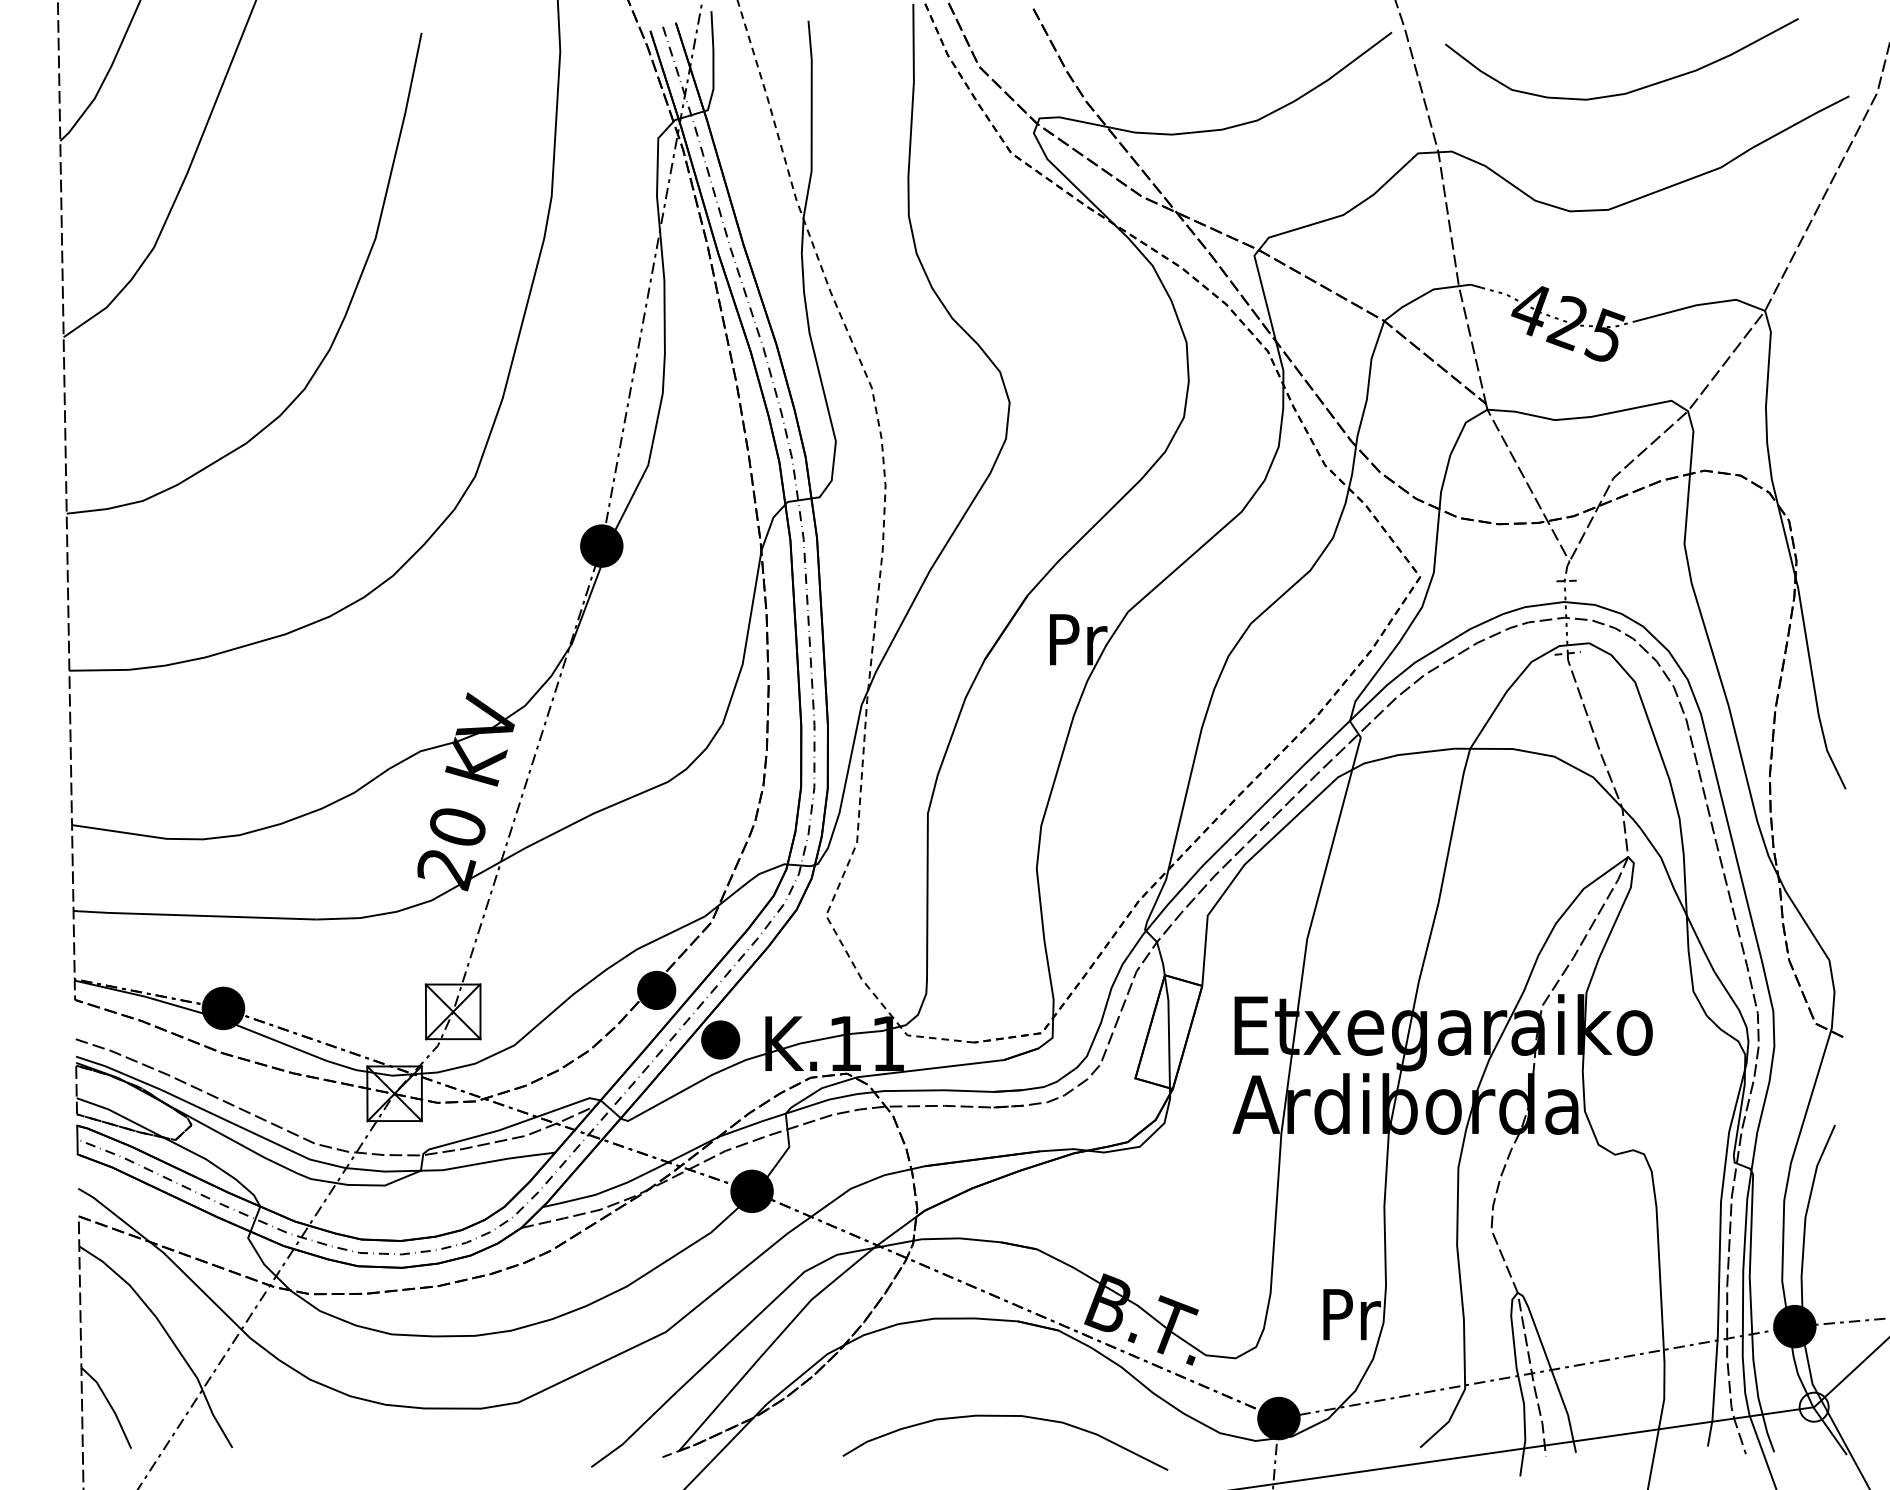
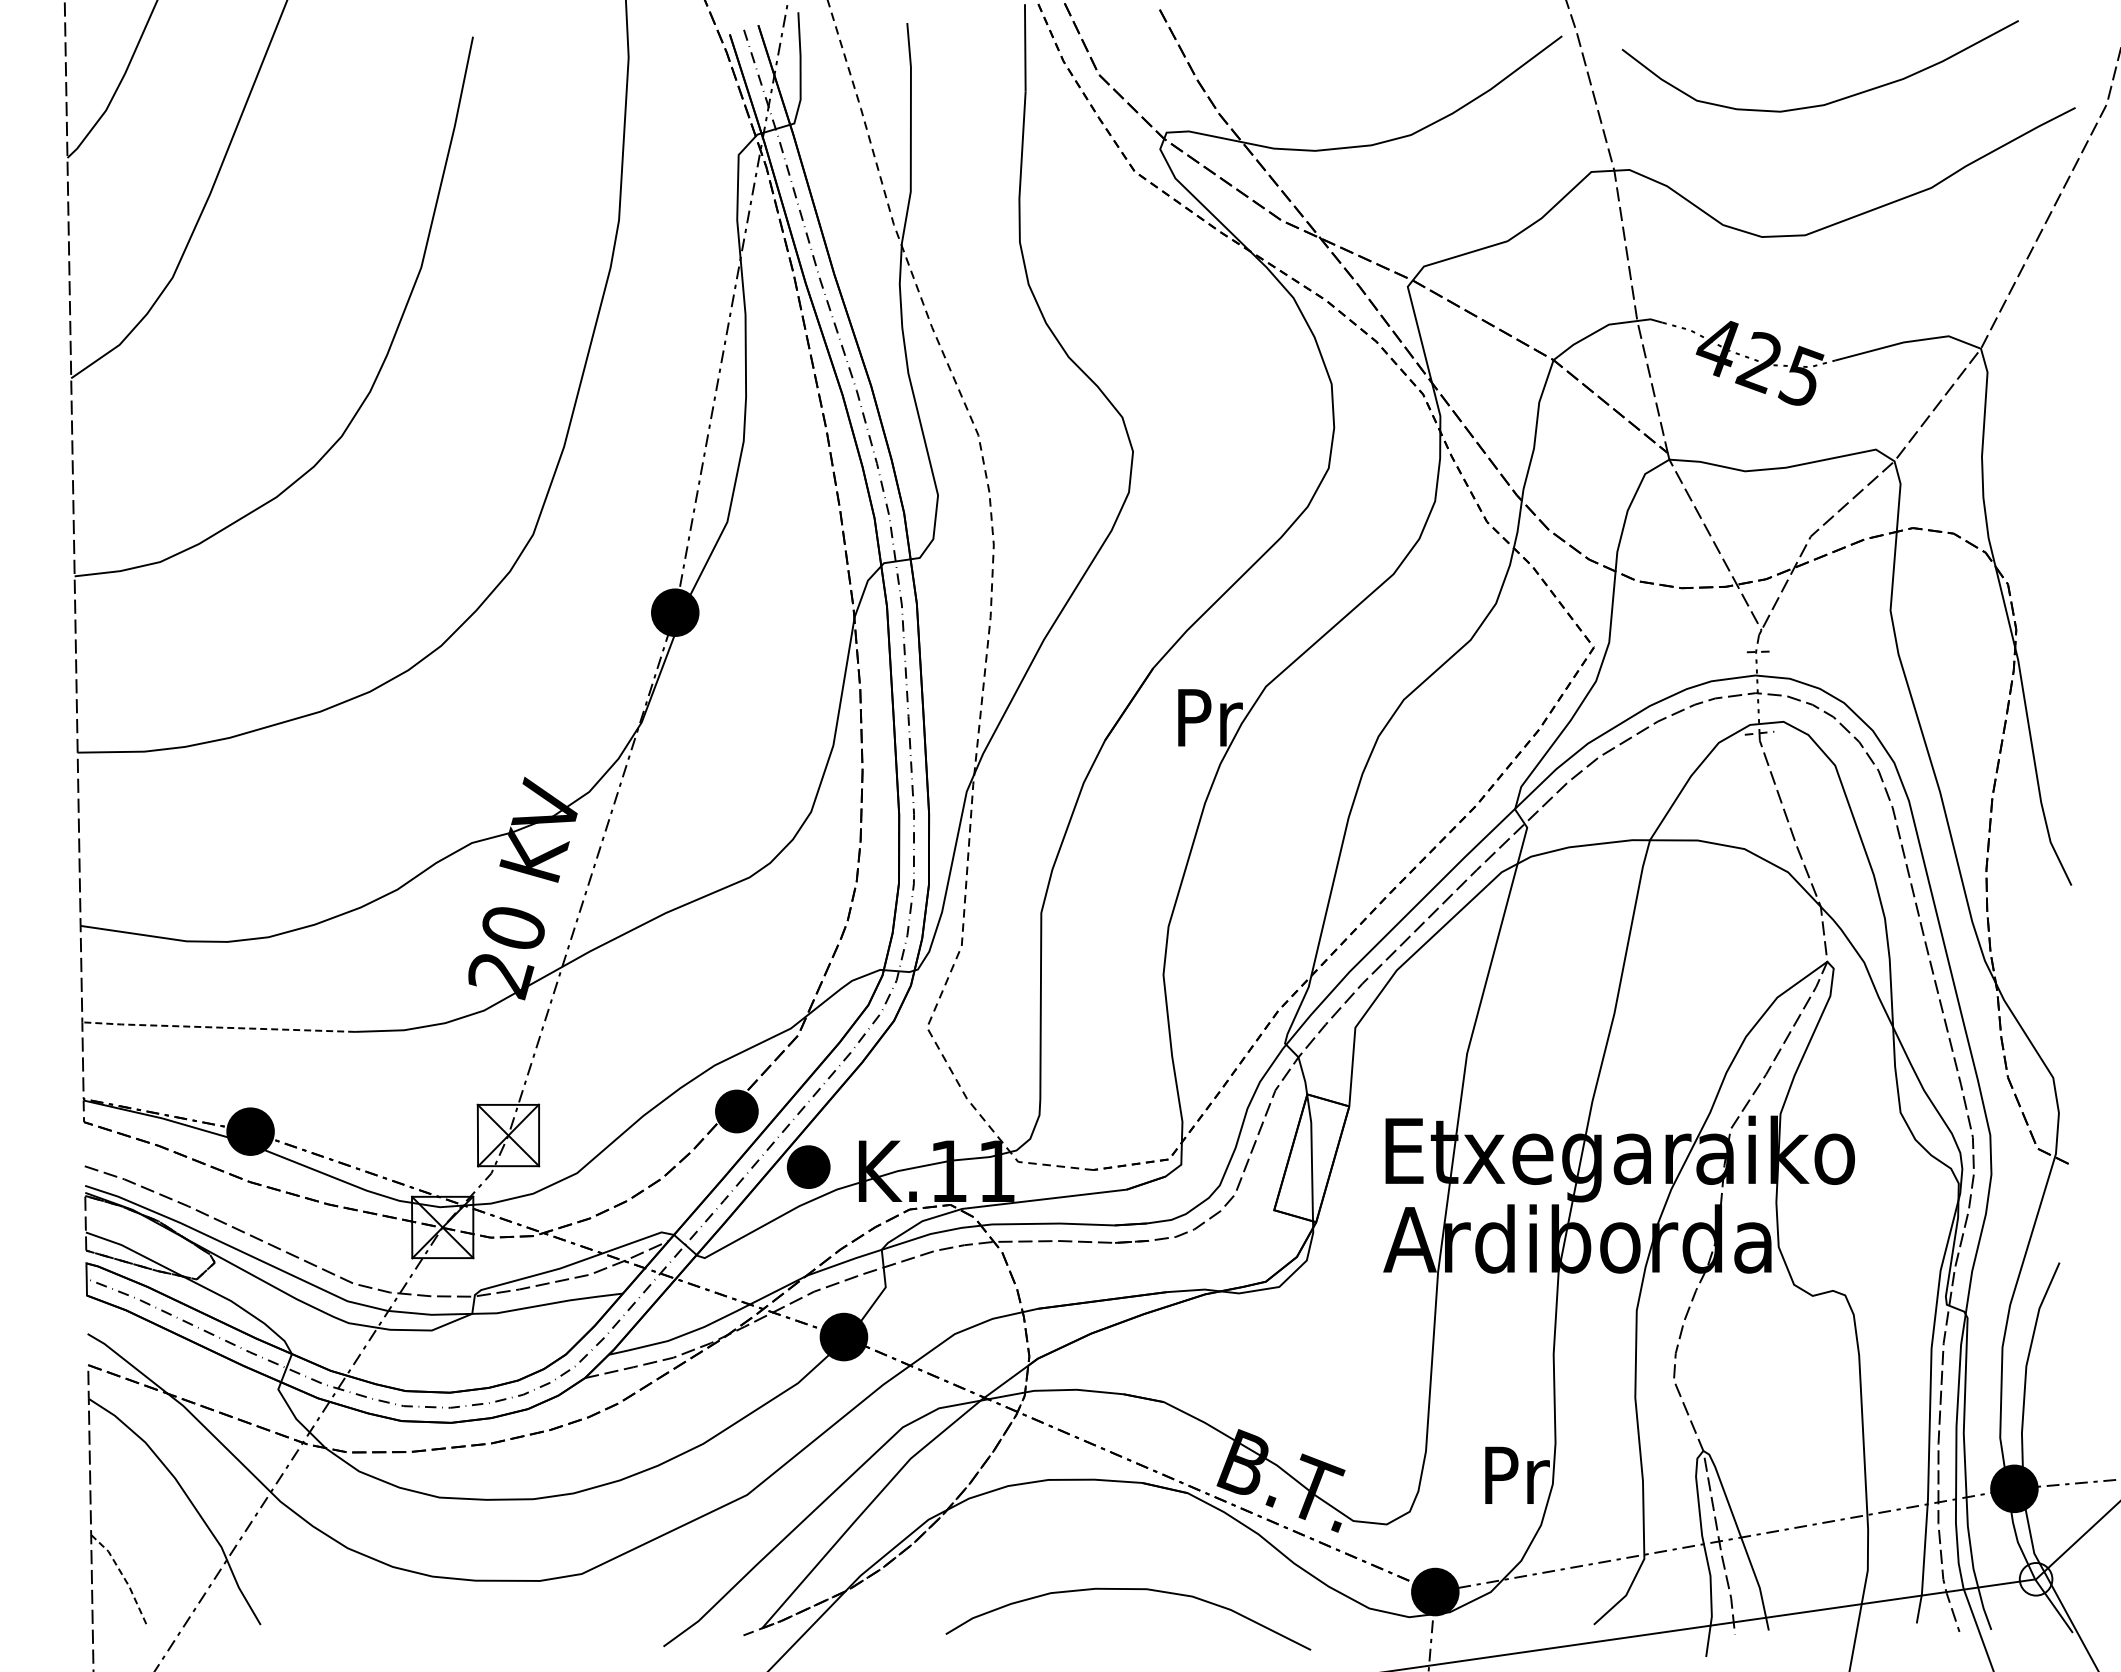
line: (193, 915) -> (217, 1027), solid -> dashed
line: (111, 1405) -> (124, 1577), solid -> dashed

